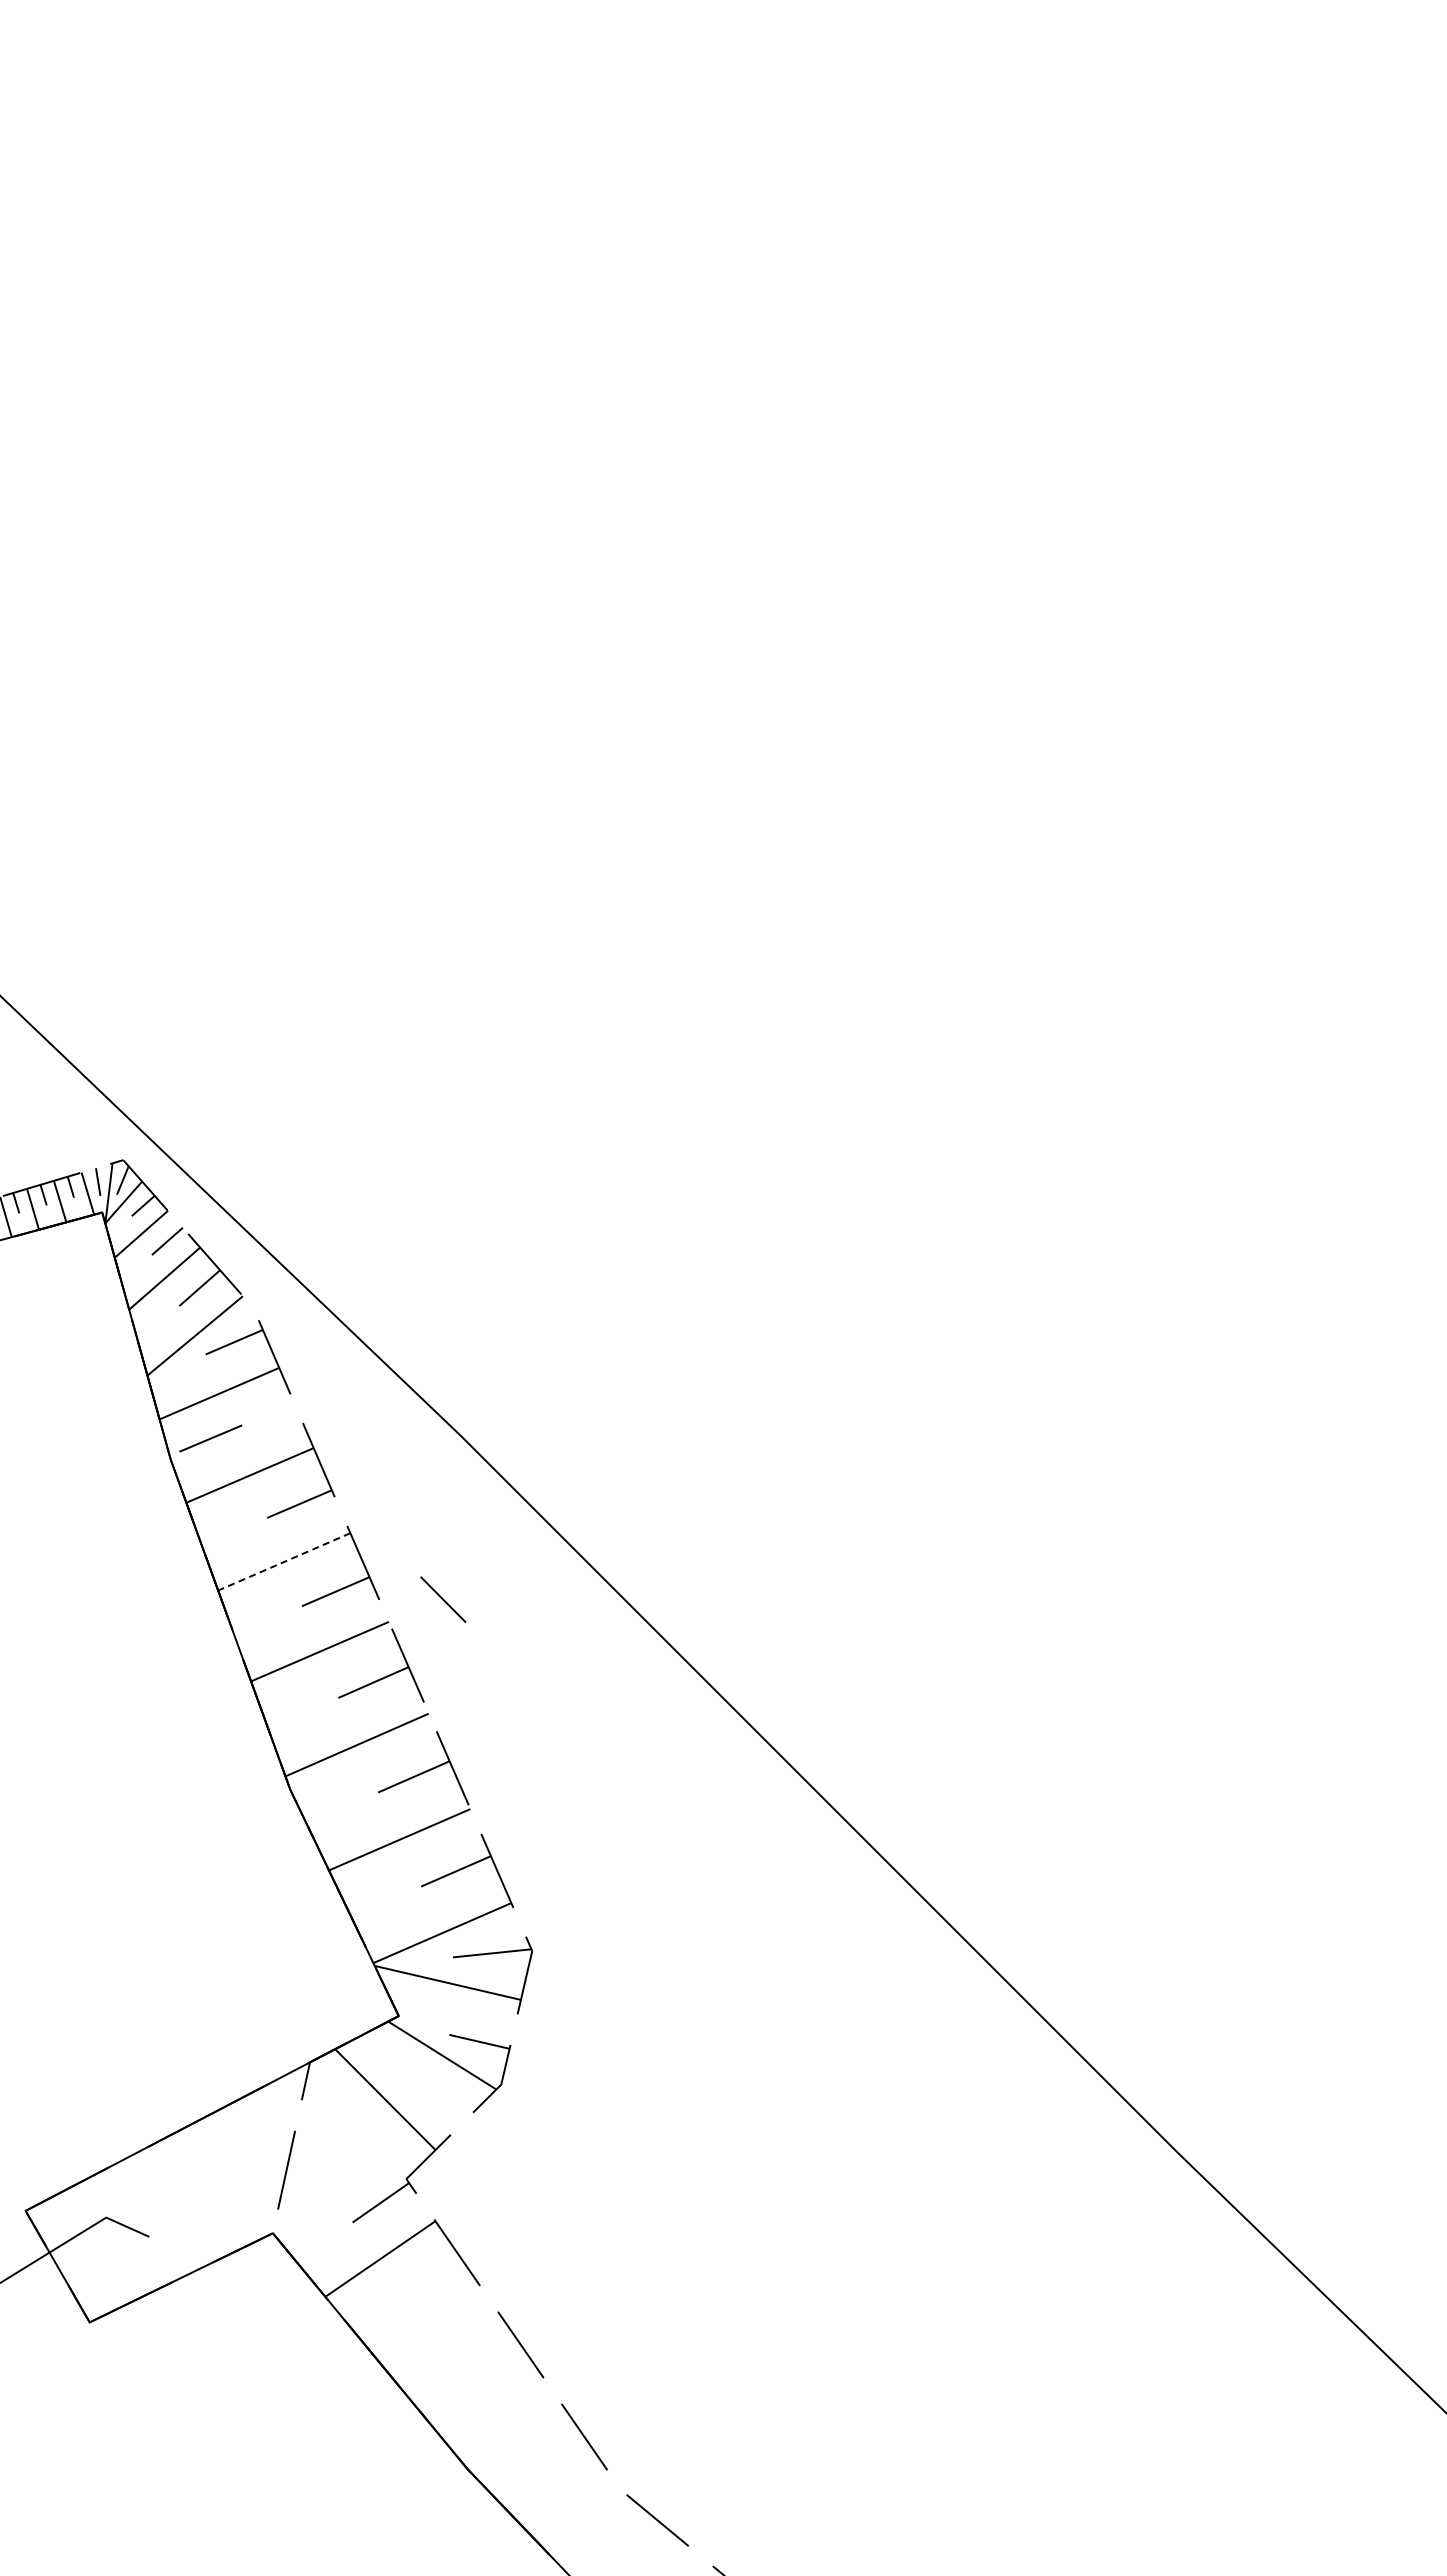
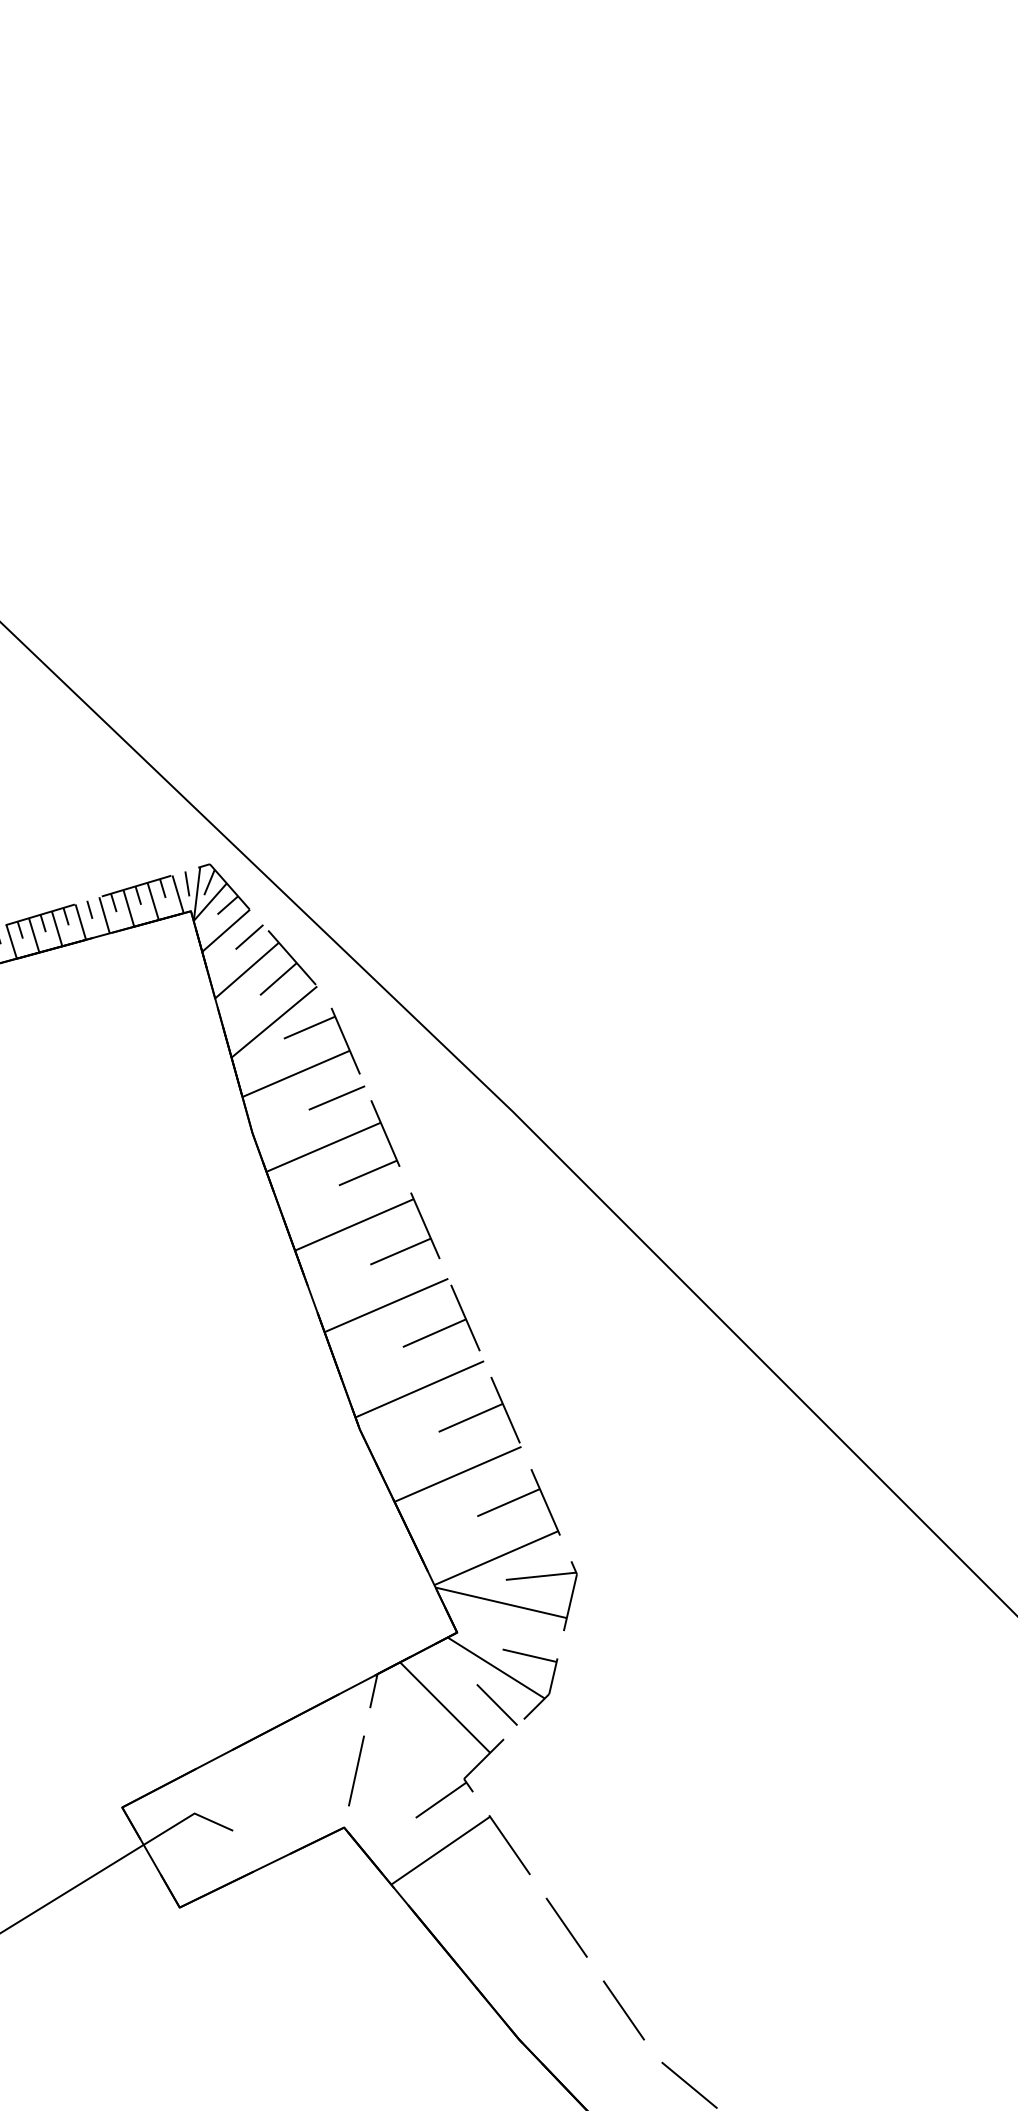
line: (210, 1438) -> (336, 1097), moved
line: (283, 1562) -> (353, 1225), dashed -> solid
line: (443, 1599) -> (497, 1704), moved

